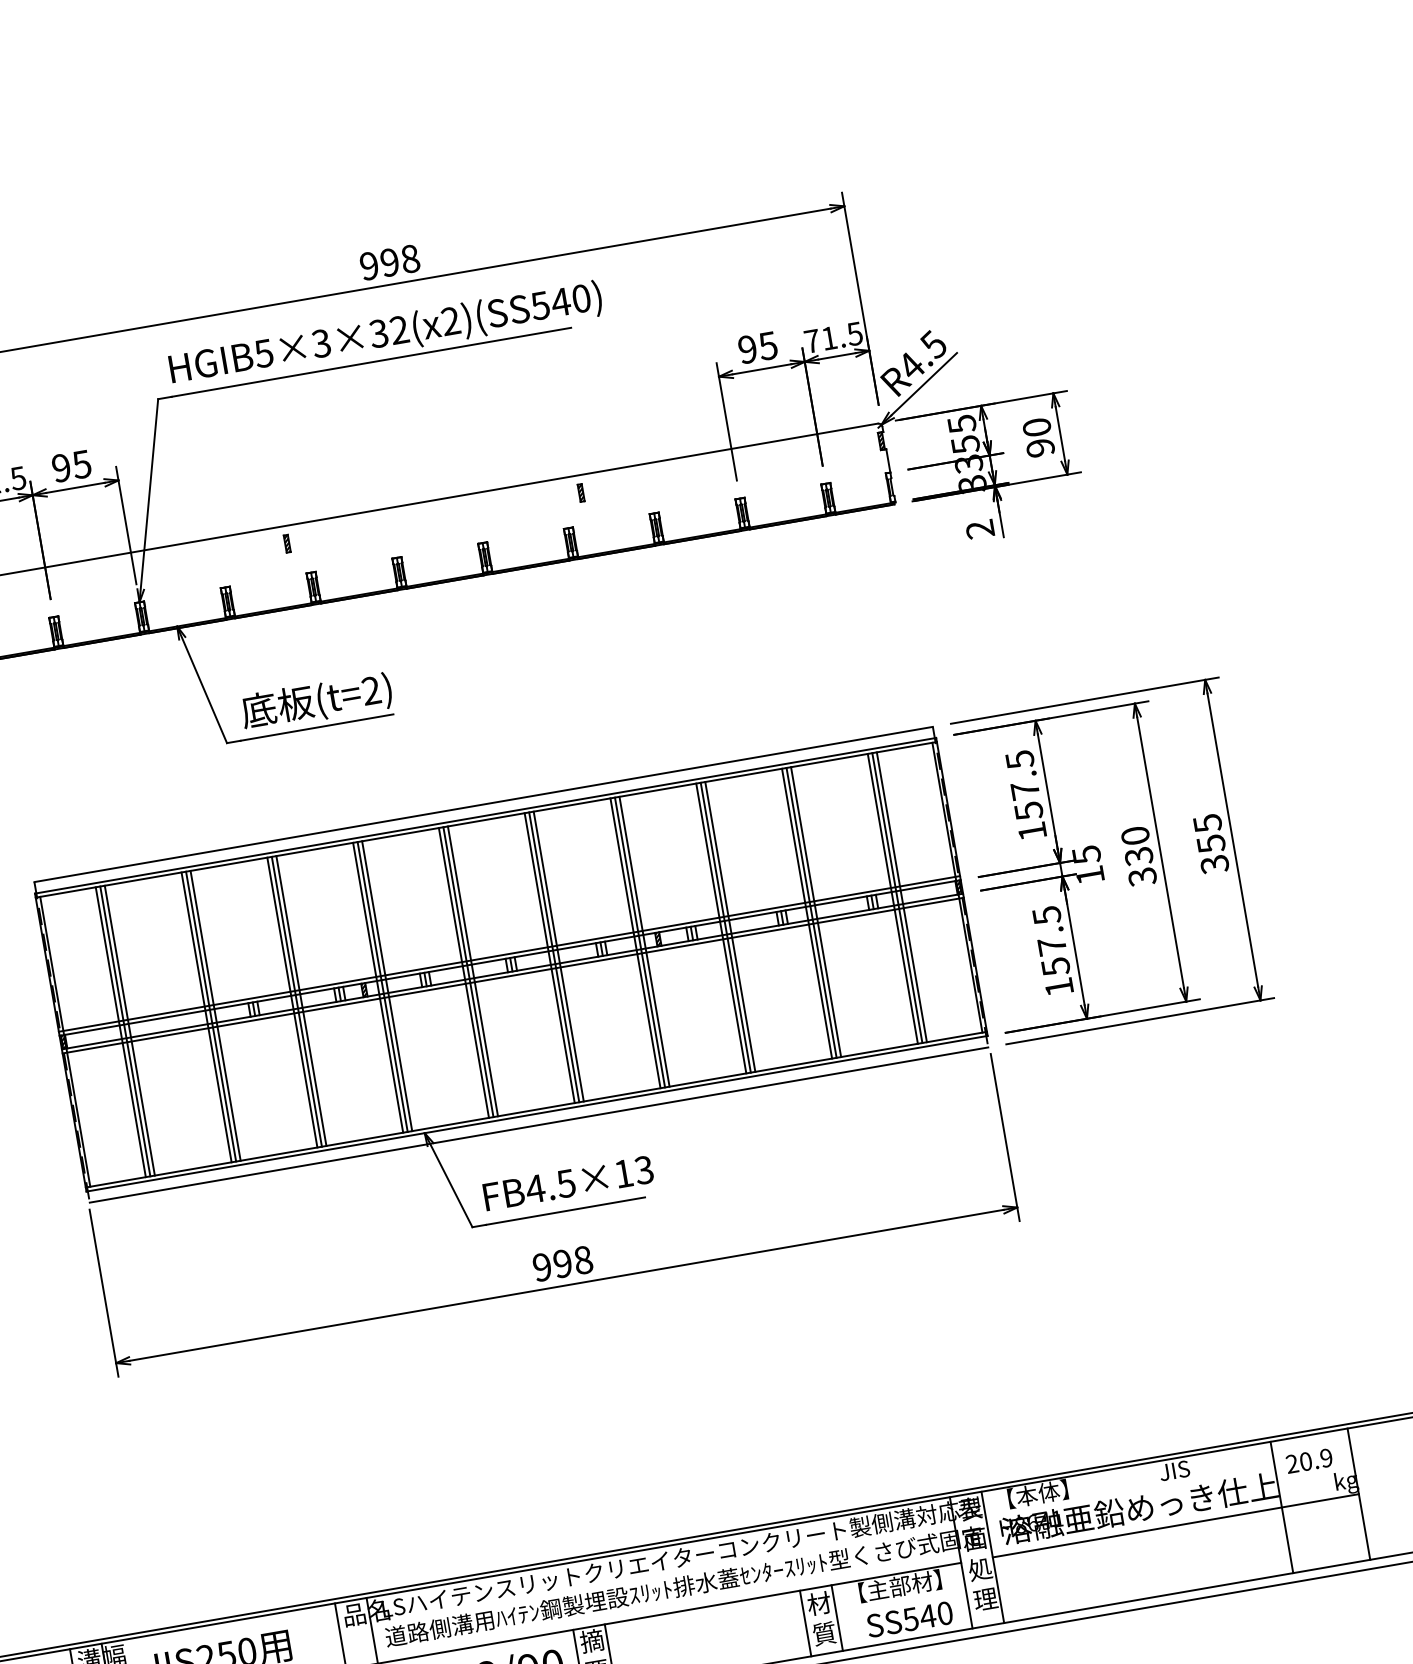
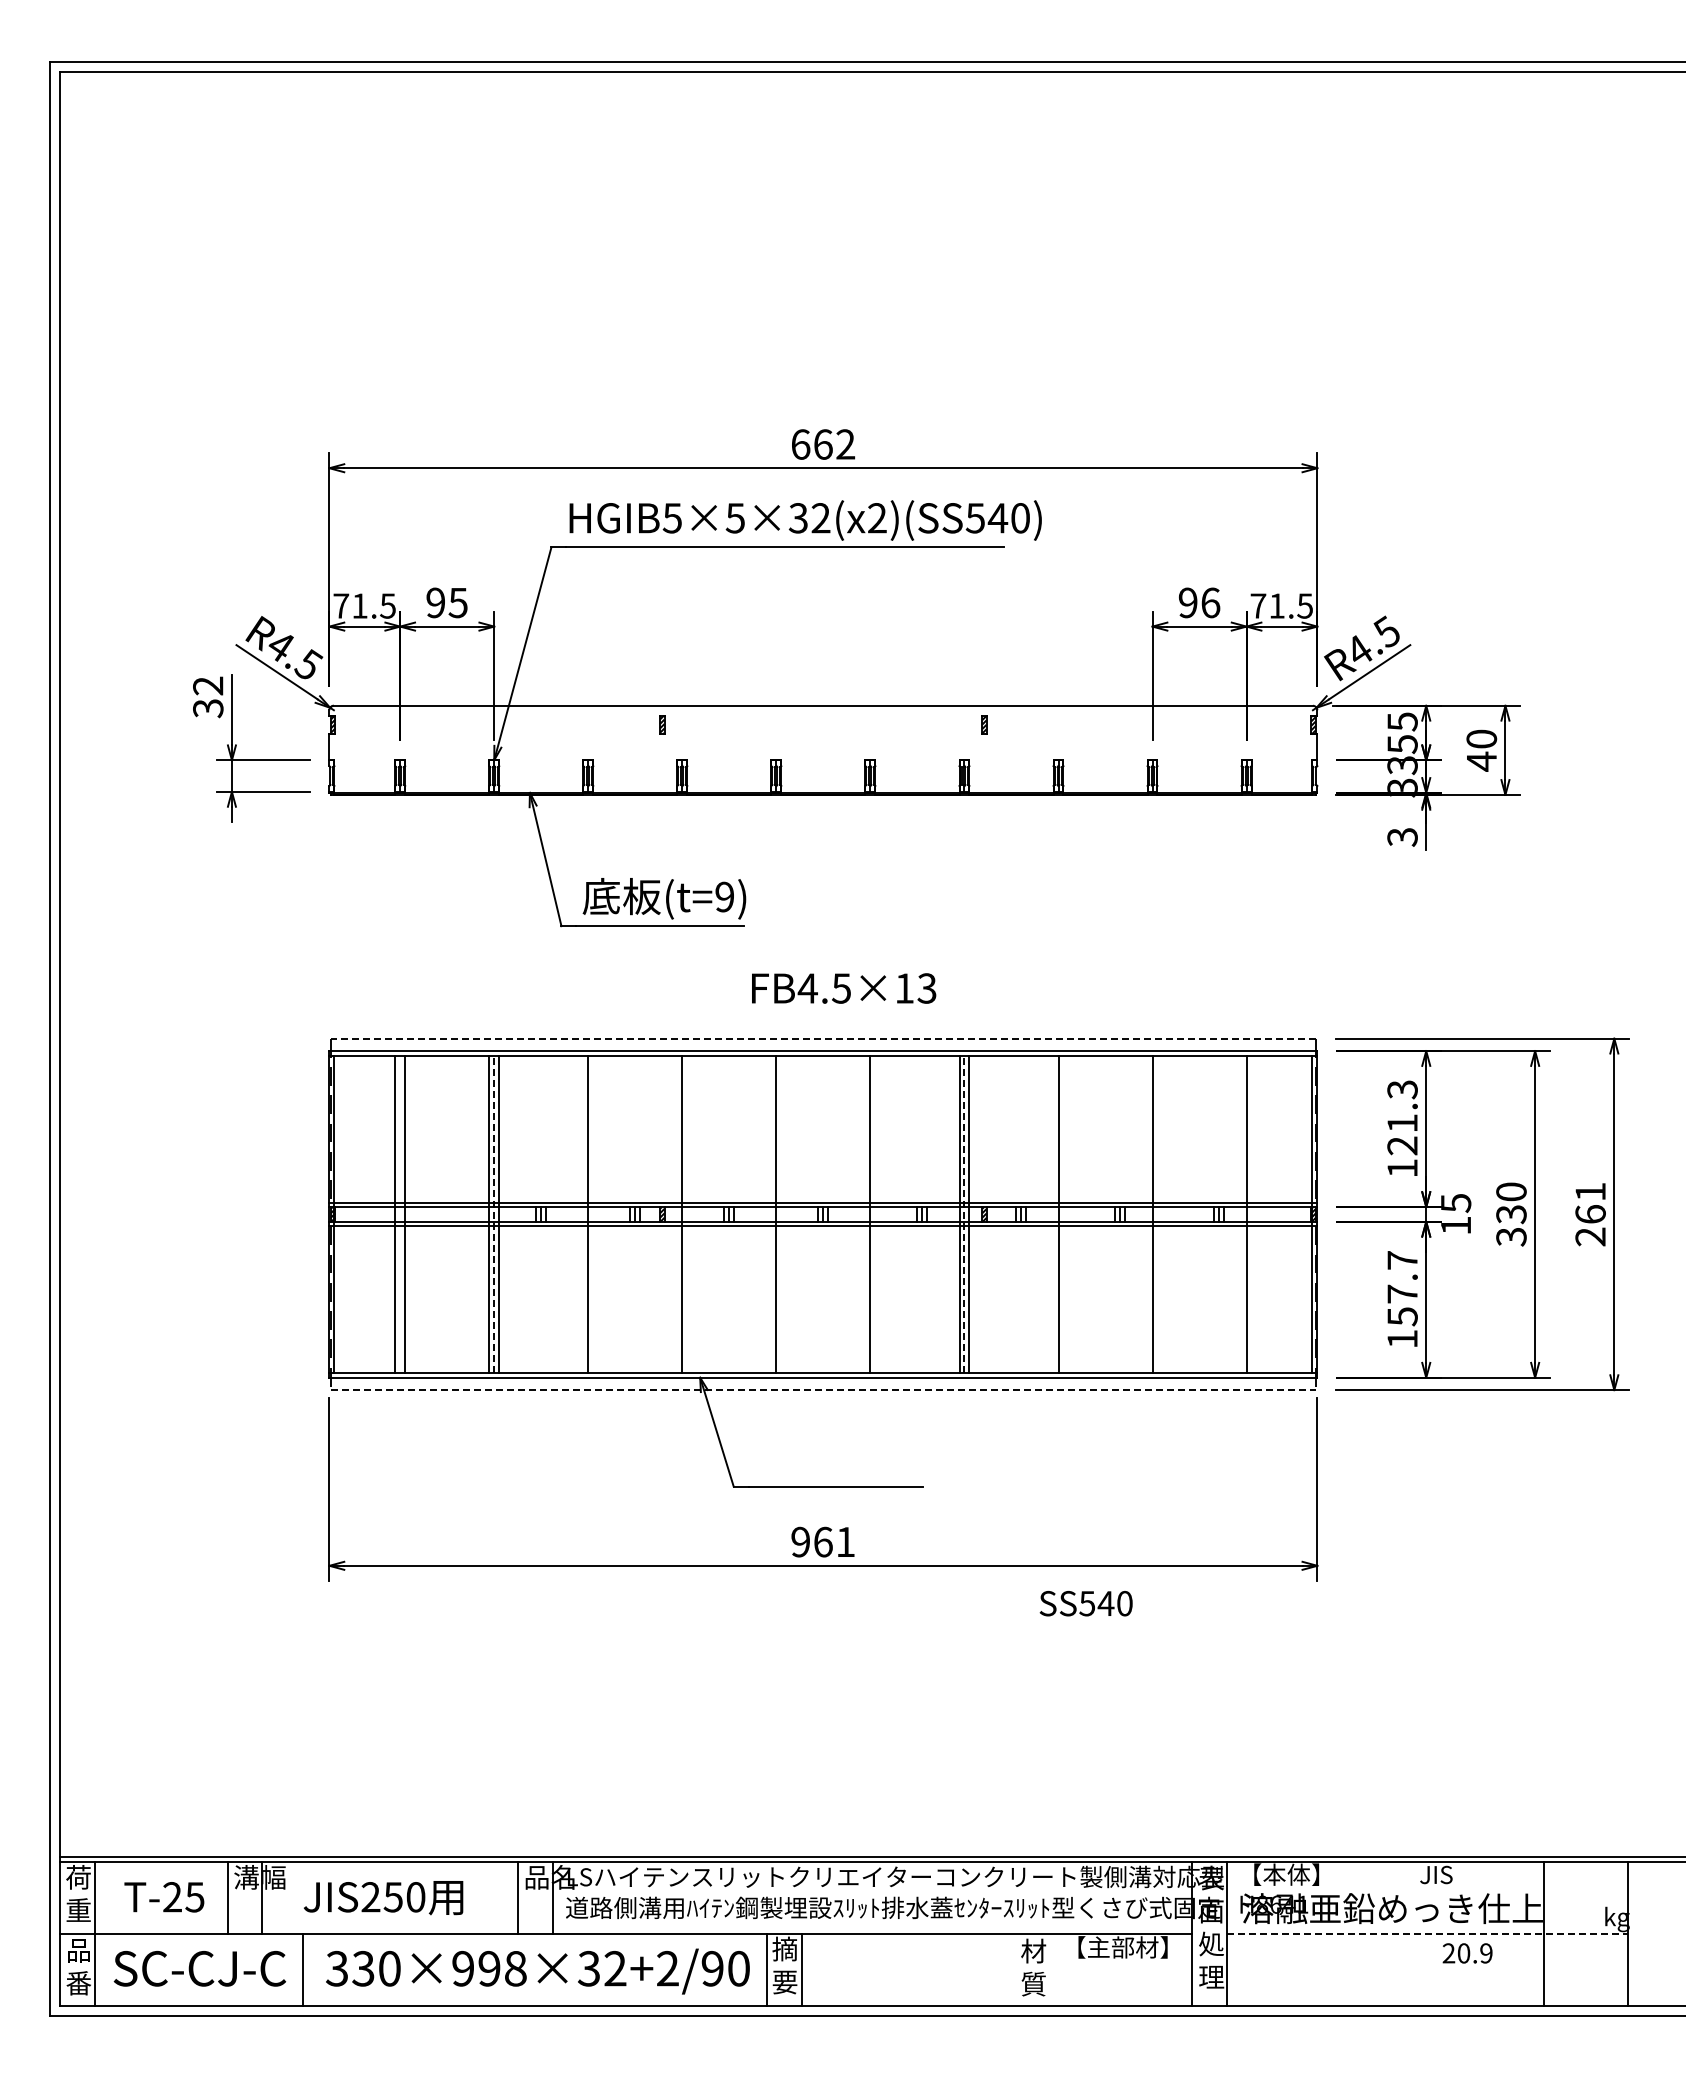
text: (390, 262) -> (823, 444), 998 -> 662
text: (321, 342) -> (735, 517), HGIB5×3×32(x2)(SS540) -> HGIB5×5×32(x2)(SS540)
text: (768, 345) -> (1210, 602), 95 -> 96
text: (1040, 447) -> (1481, 761), 90 -> 40
text: (980, 529) -> (1402, 837), 2 -> 3
text: (371, 691) -> (724, 897), (t=2) -> (t=9)
text: (1024, 785) -> (1402, 1117), 157.5 -> 121.3
line: (482, 804) -> (822, 1038), solid -> dashed
text: (1211, 843) -> (1590, 1214), 355 -> 261
line: (901, 897) -> (1251, 1214), removed
line: (892, 898) -> (1241, 1214), removed
line: (816, 912) -> (1157, 1214), removed
line: (807, 913) -> (1147, 1214), removed
text: (1046, 915) -> (1402, 1260), 157.5 -> 157.7
line: (730, 927) -> (1063, 1214), removed
line: (721, 928) -> (1053, 1214), removed
line: (640, 942) -> (964, 1214), solid -> dashed
line: (558, 956) -> (875, 1214), removed
line: (549, 958) -> (865, 1214), removed
line: (473, 971) -> (781, 1214), removed
line: (464, 973) -> (771, 1214), removed
line: (387, 986) -> (687, 1214), removed
line: (378, 987) -> (677, 1214), removed
line: (301, 1001) -> (593, 1214), removed
line: (292, 1002) -> (583, 1214), removed
line: (211, 1016) -> (494, 1214), solid -> dashed
line: (125, 1031) -> (400, 1214), removed
line: (539, 1125) -> (823, 1390), solid -> dashed
text: (568, 1183) -> (844, 988), moved
text: (573, 1261) -> (834, 1541), 998 -> 961
text: (1309, 1461) -> (1467, 1953), moved
line: (1175, 1525) -> (1427, 1933), solid -> dashed
line: (837, 1617) -> (1050, 1969), removed
text: (909, 1619) -> (1085, 1603), moved
line: (805, 1623) -> (1015, 1969), removed

